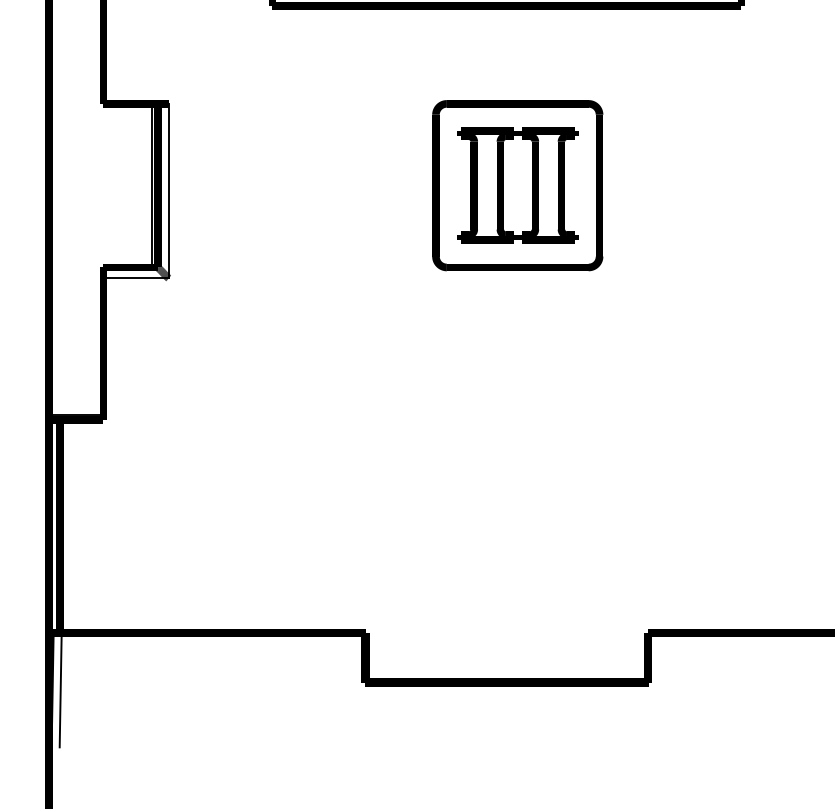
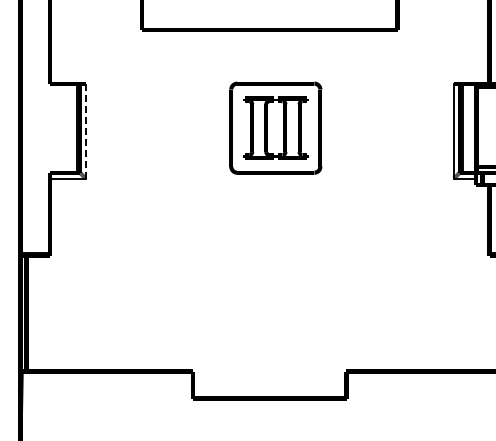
line: (168, 191) -> (85, 131), solid -> dashed
line: (59, 689) -> (26, 402), removed

